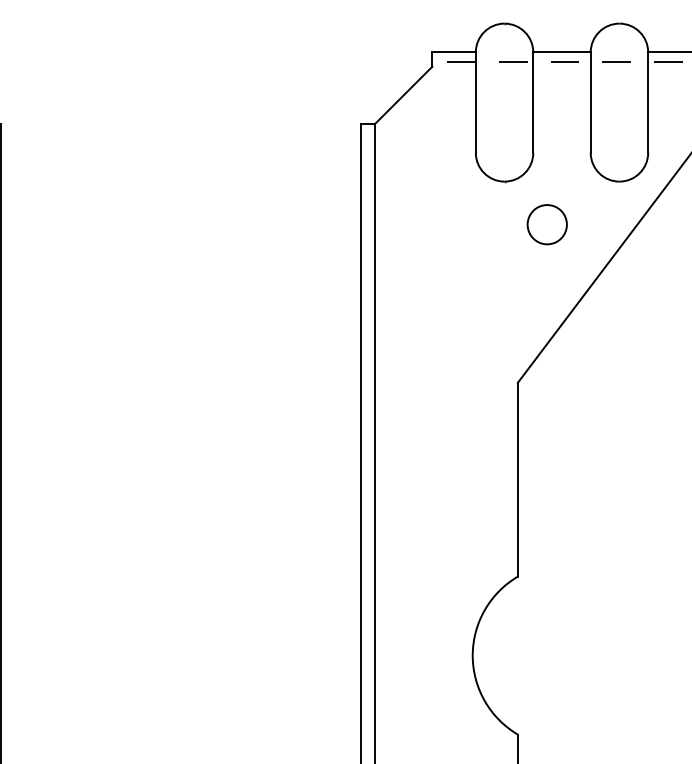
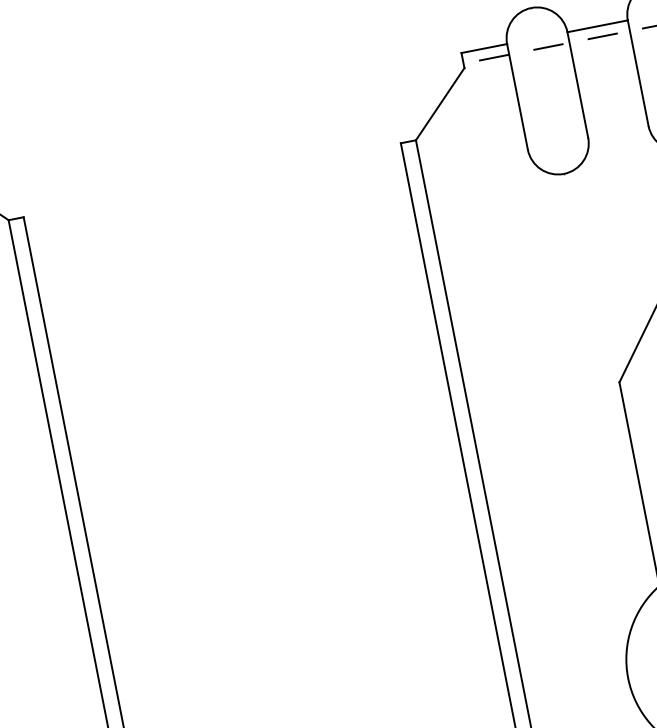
circle: (546, 224) -> (616, 210), removed

